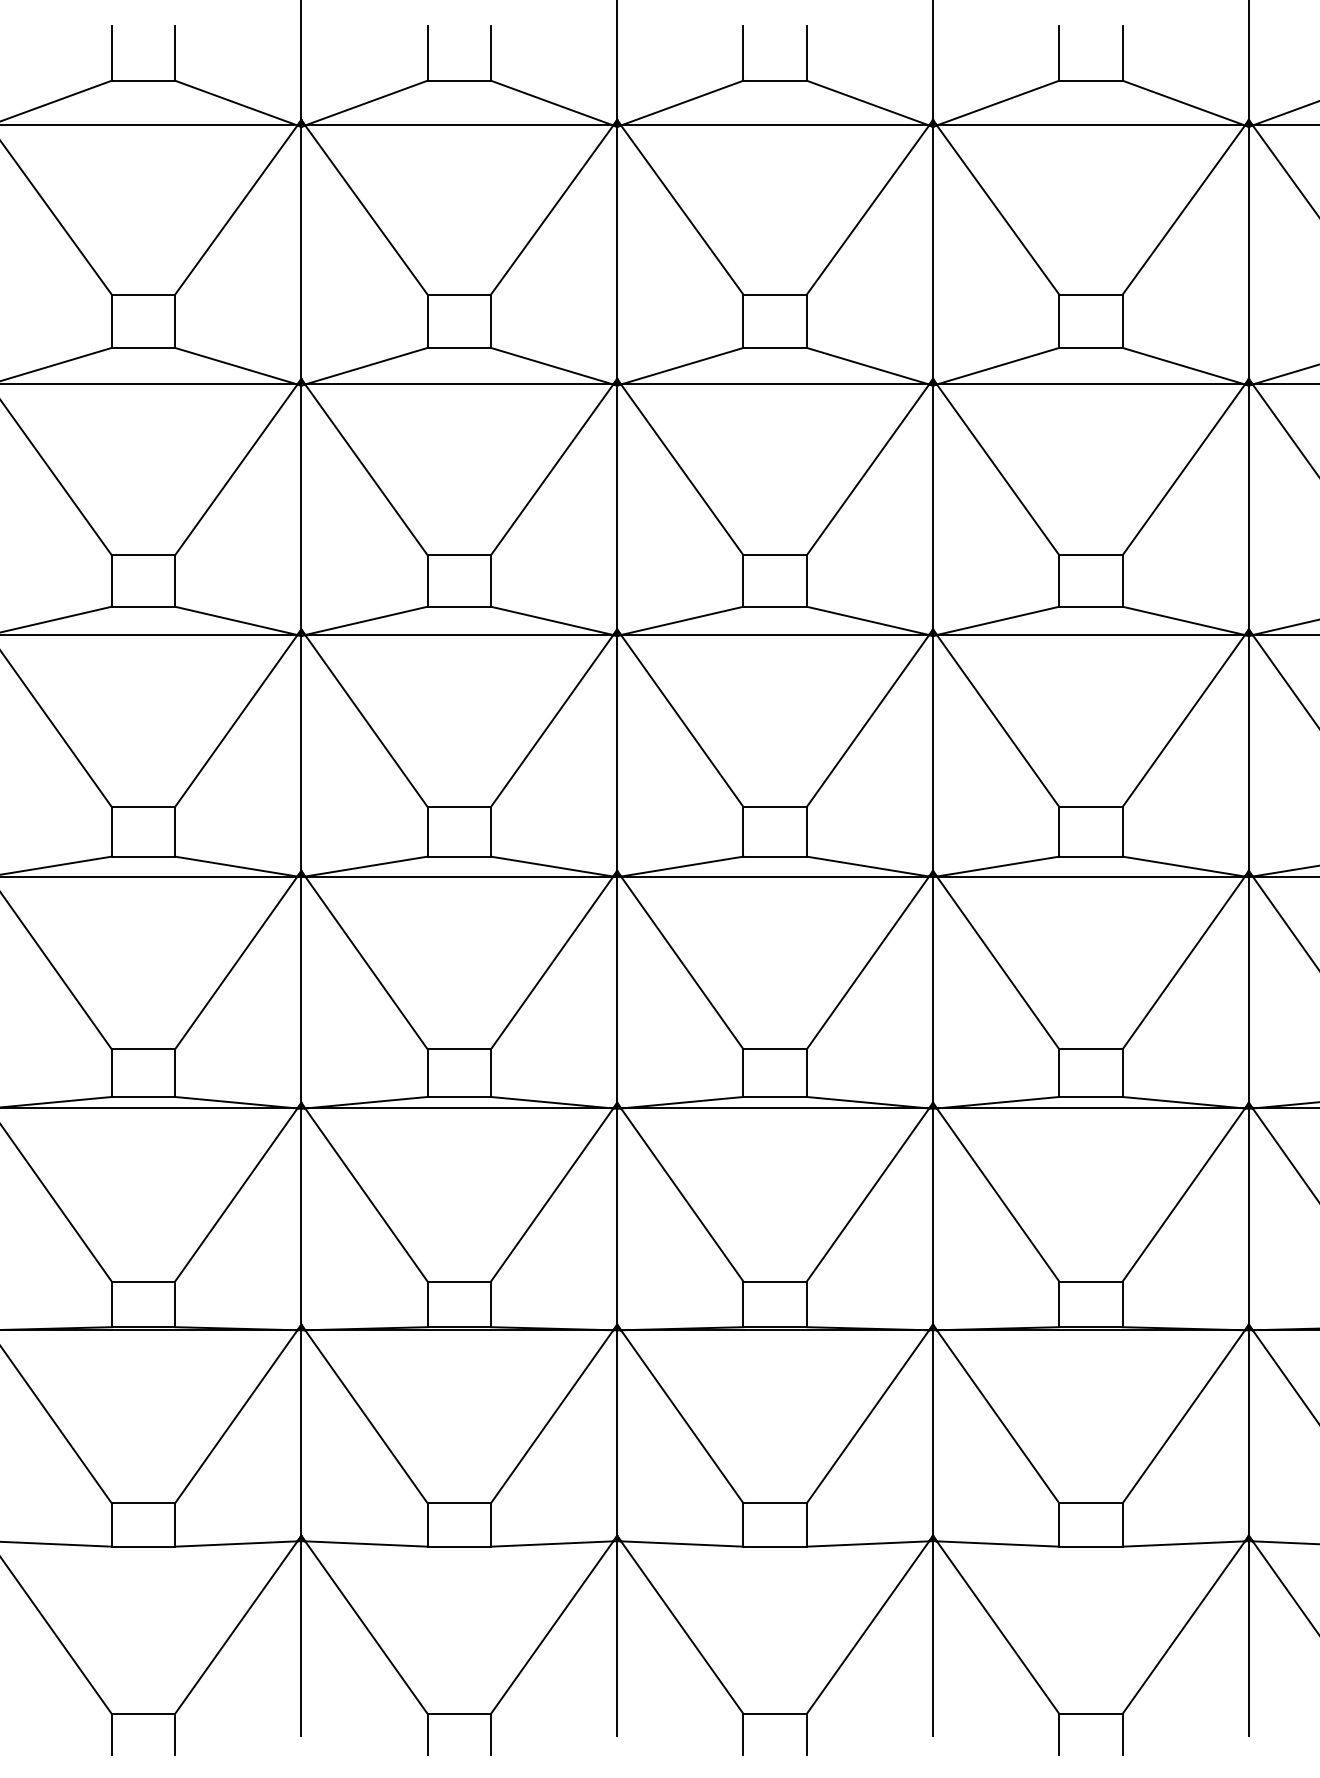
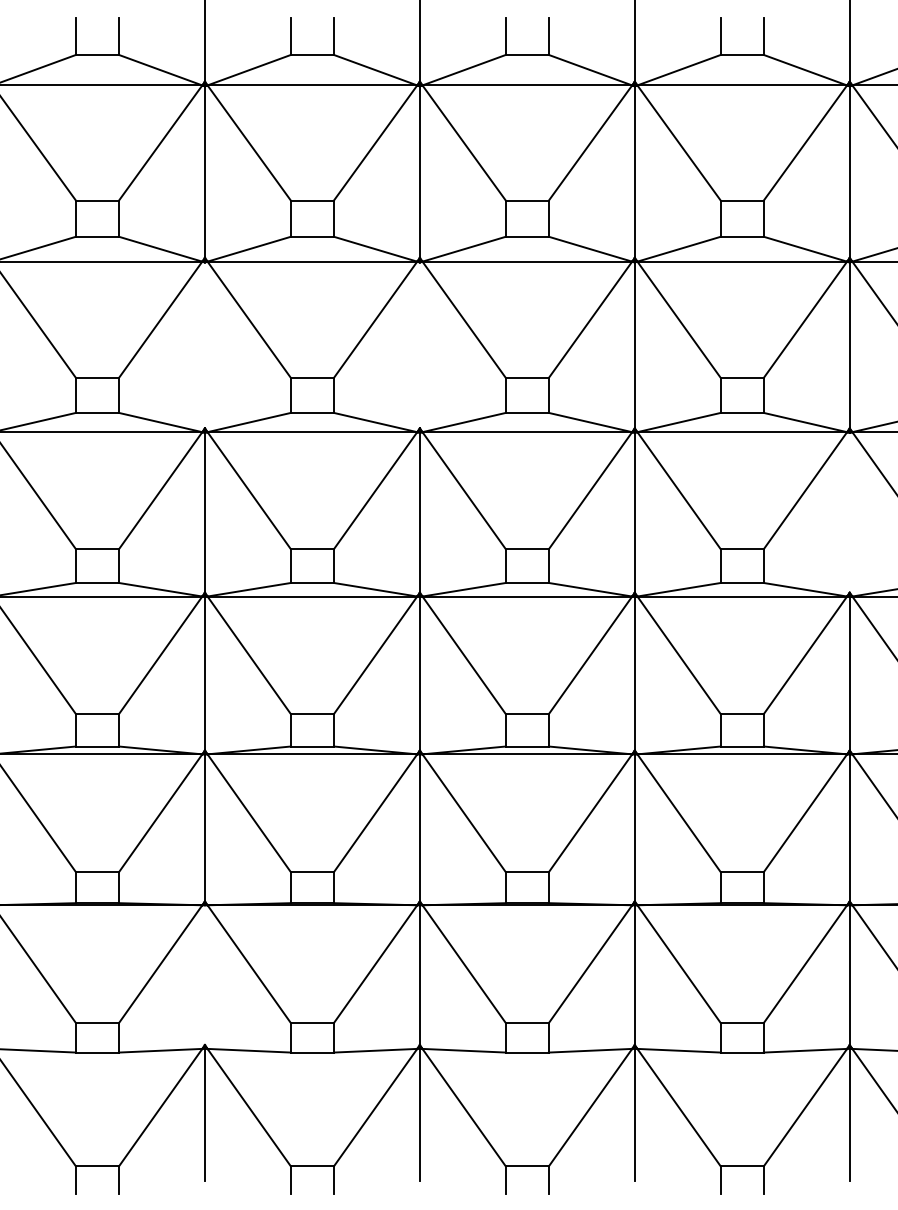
line: (300, 507) -> (204, 345), removed
line: (616, 507) -> (419, 345), removed
line: (1248, 753) -> (849, 512), removed
line: (300, 1433) -> (204, 975), removed

